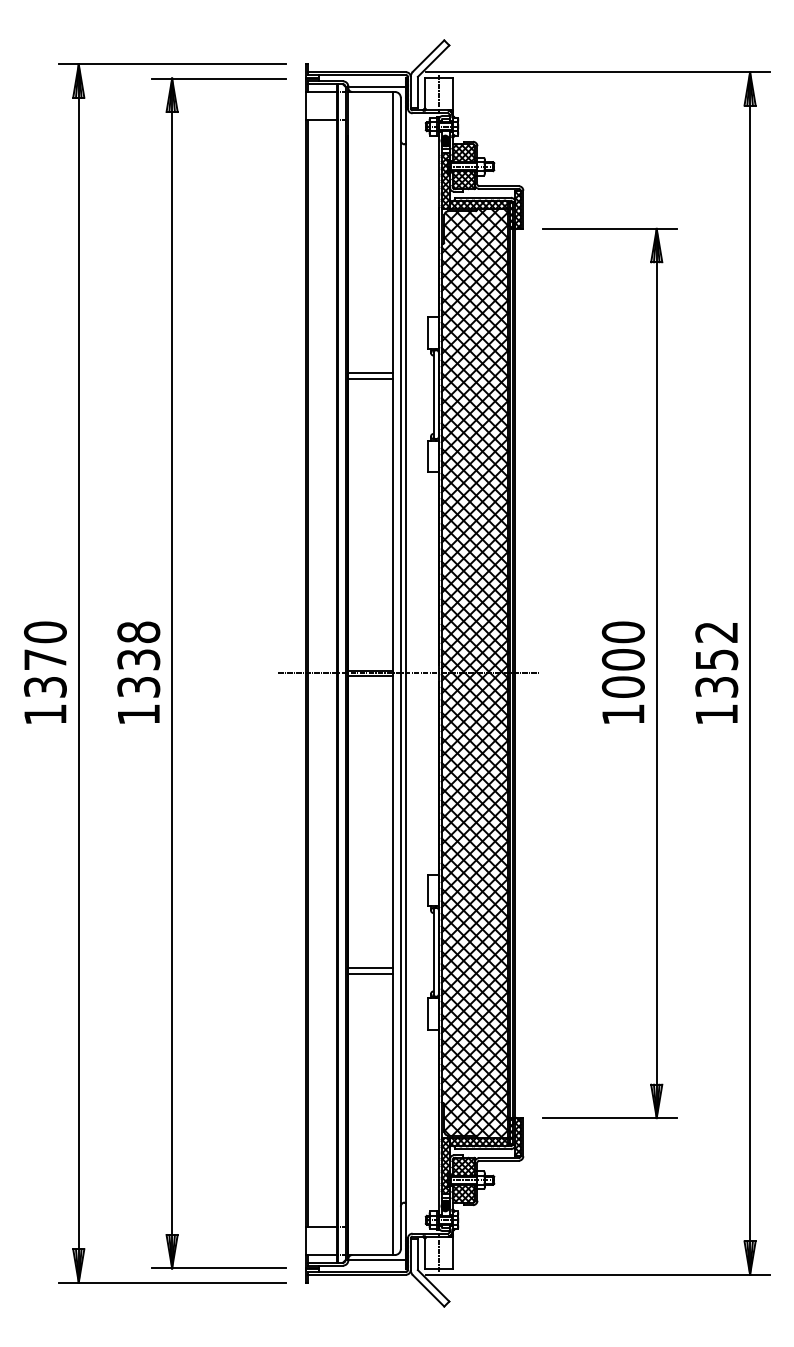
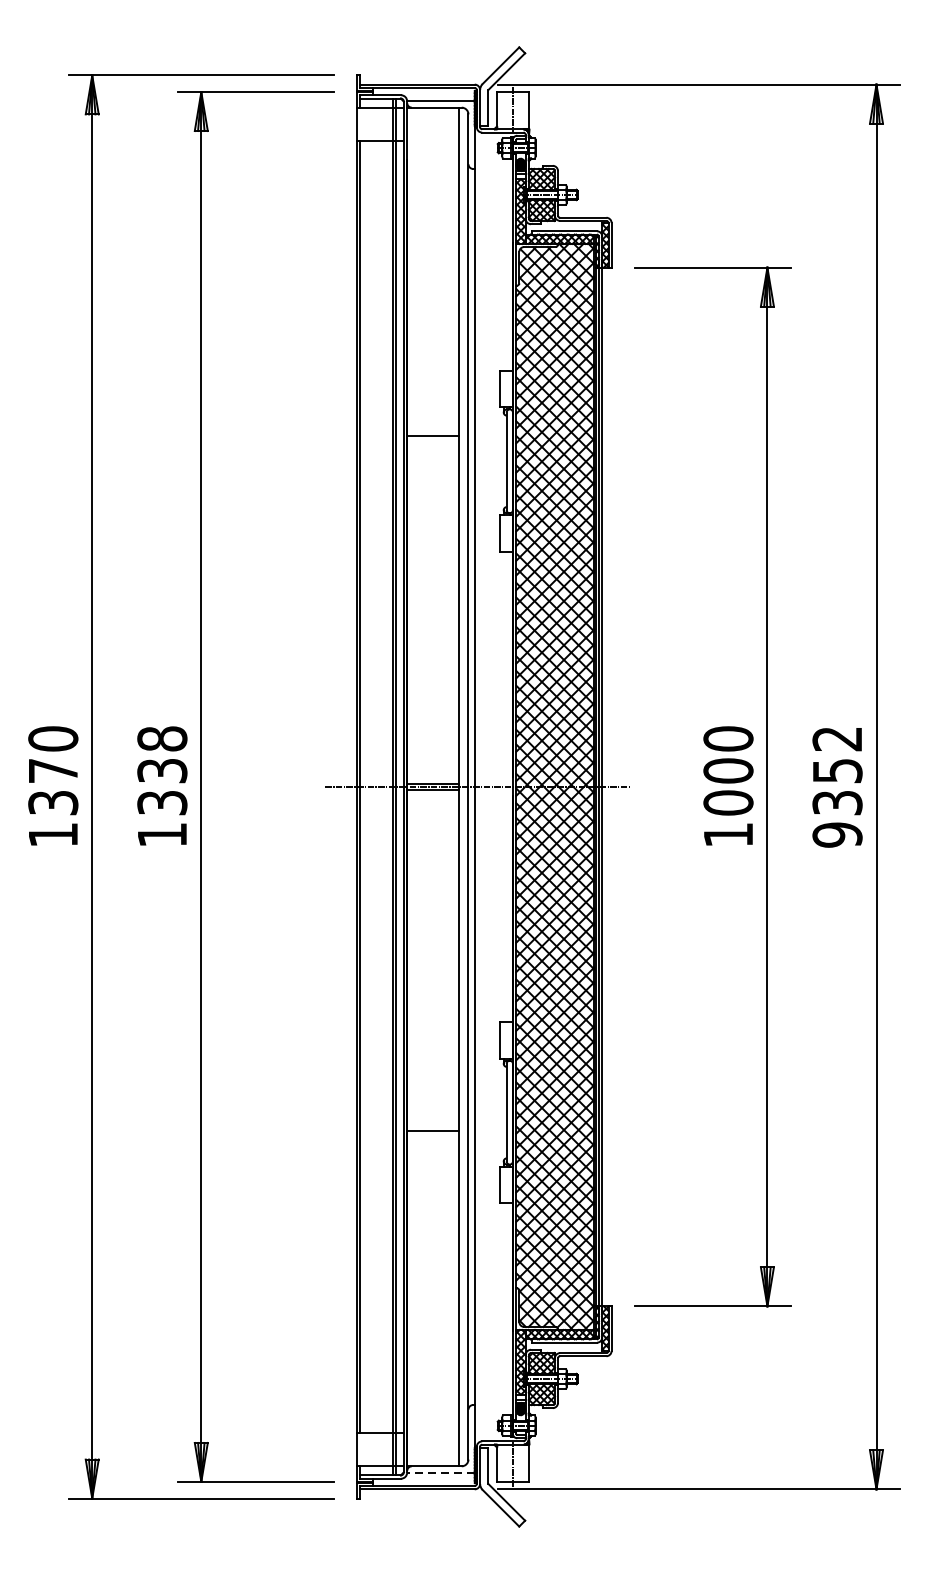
line: (370, 378) -> (433, 442), removed
text: (716, 714) -> (837, 834), 1352 -> 9352
line: (370, 973) -> (433, 1137), removed
line: (377, 1260) -> (441, 1472), solid -> dashed

